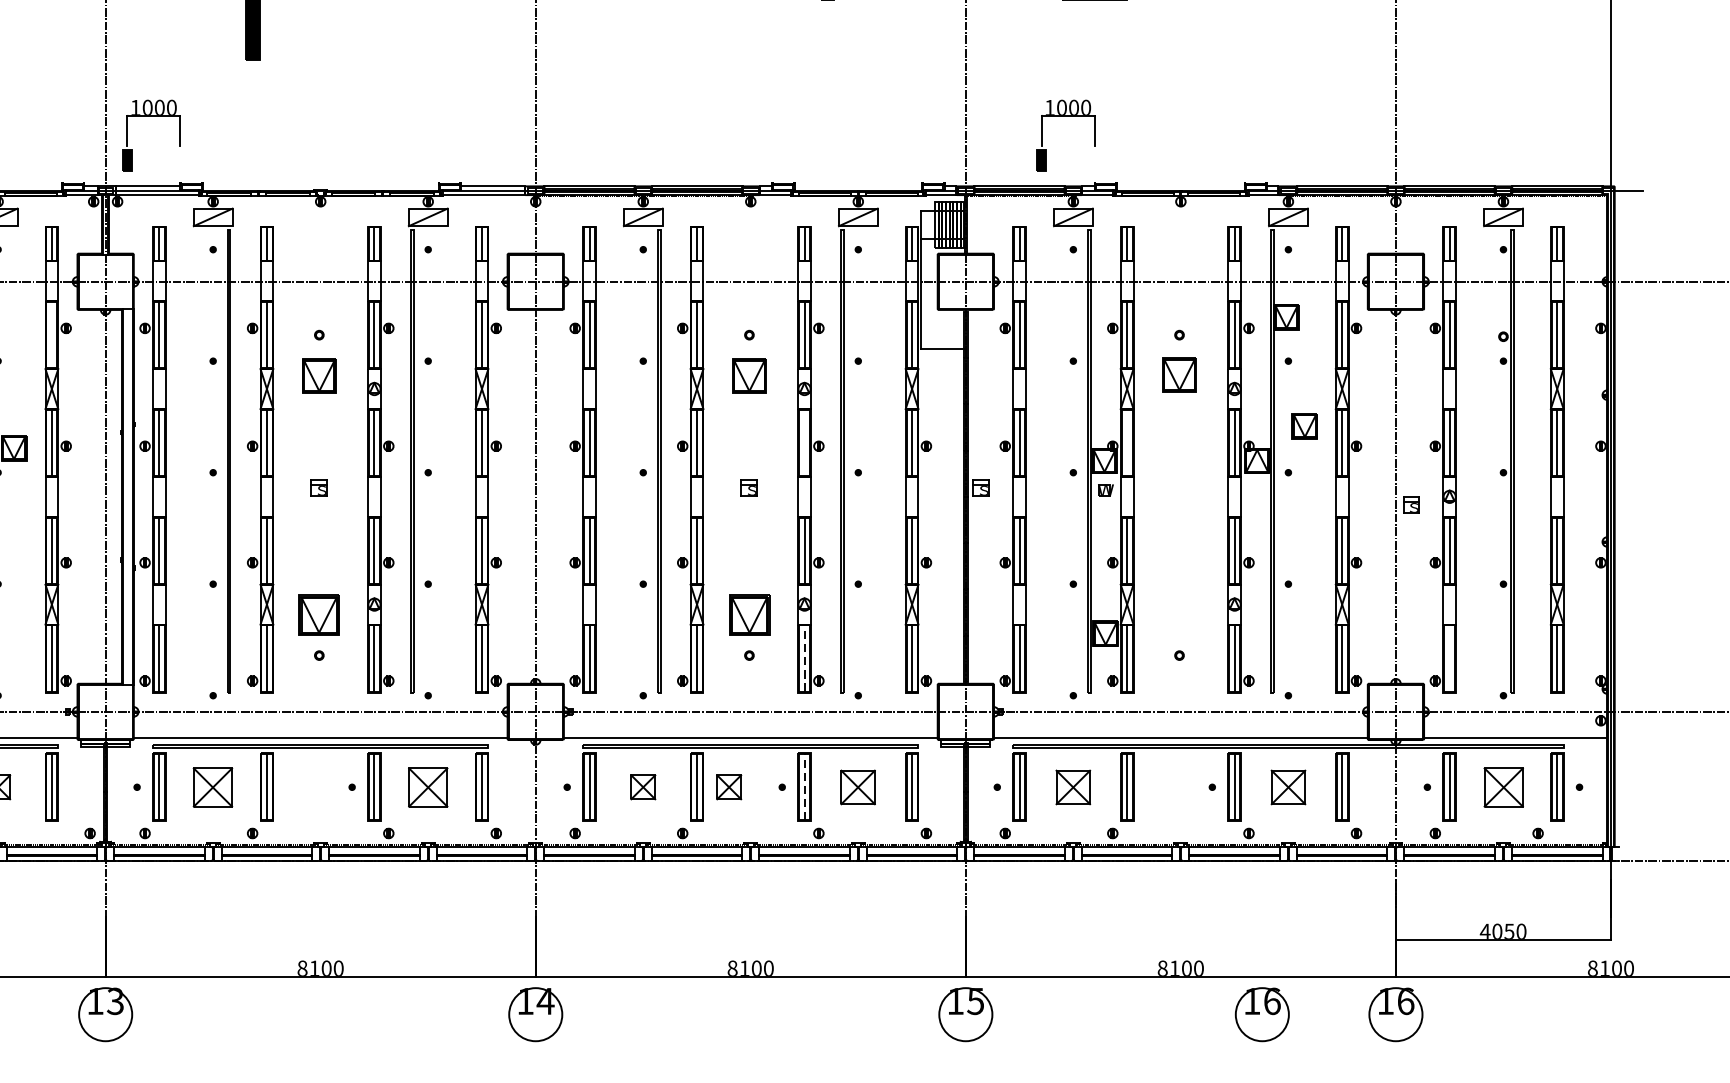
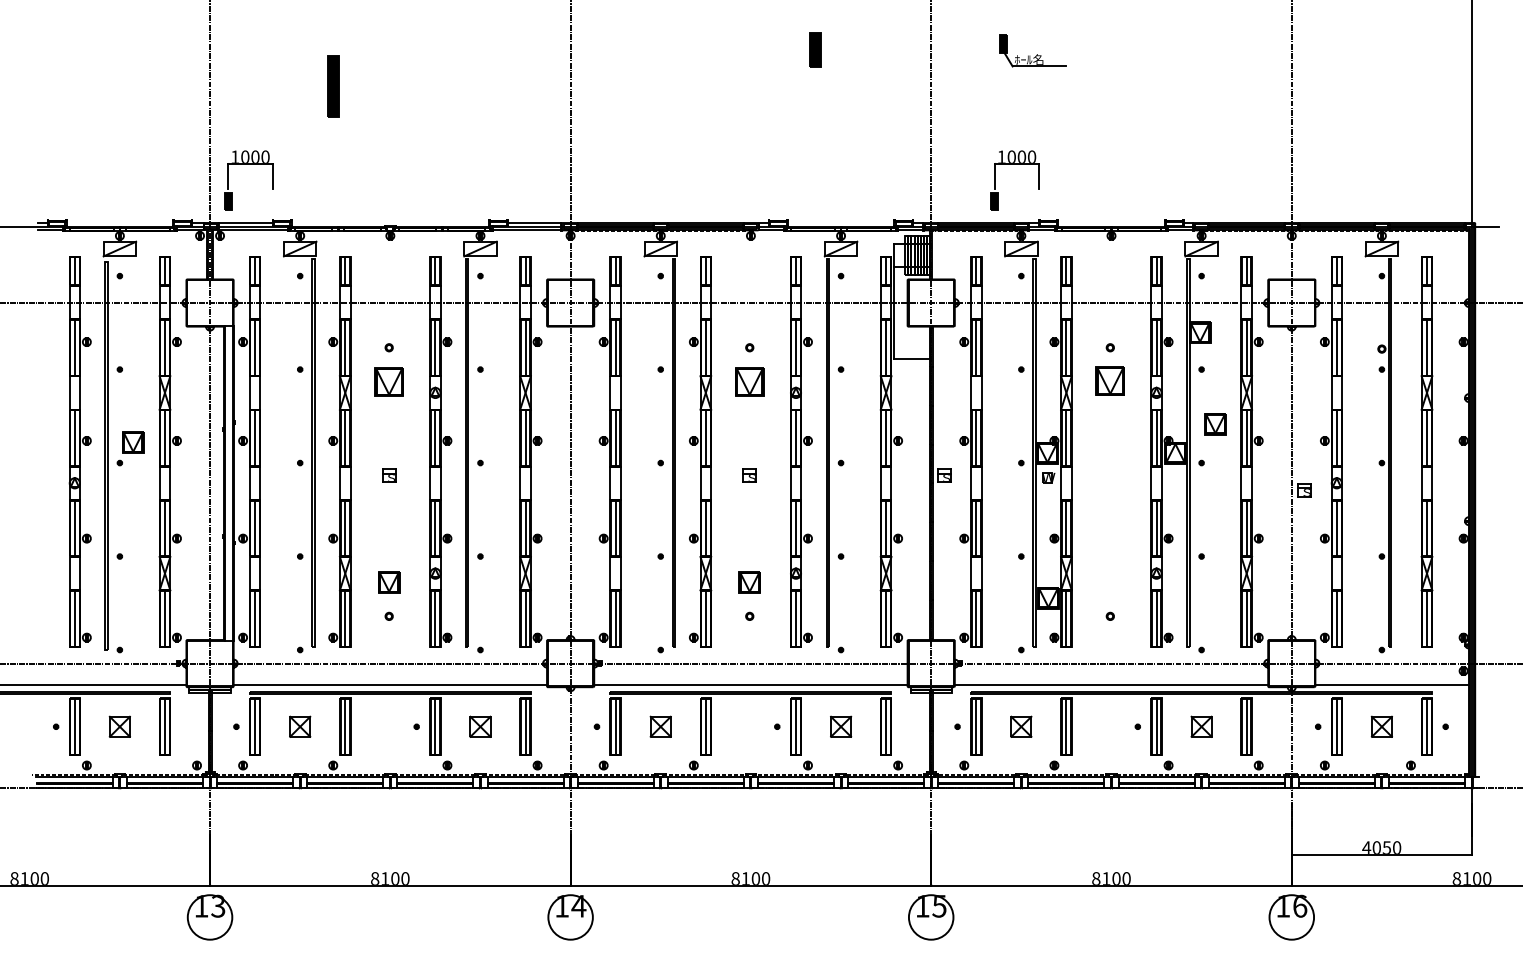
line: (51, 334) -> (164, 347), added
line: (803, 442) -> (795, 437), added
line: (1127, 442) -> (1066, 437), added
part: (319, 615) -> (389, 582), size x0.62
part: (749, 615) -> (749, 582), size x0.62
line: (803, 658) -> (795, 618), dashed -> solid
line: (1449, 658) -> (1336, 618), added
part: (213, 786) -> (300, 726), size x0.62
part: (428, 786) -> (480, 726), size x0.62
part: (728, 786) -> (732, 726), removed
line: (803, 786) -> (795, 726), dashed -> solid
part: (858, 786) -> (841, 726), size x0.71
part: (1073, 786) -> (1021, 726), size x0.71
part: (1288, 786) -> (1201, 726), size x0.71
part: (1502, 786) -> (1381, 726), size x0.62
part: (1262, 1014) -> (1179, 917), removed

